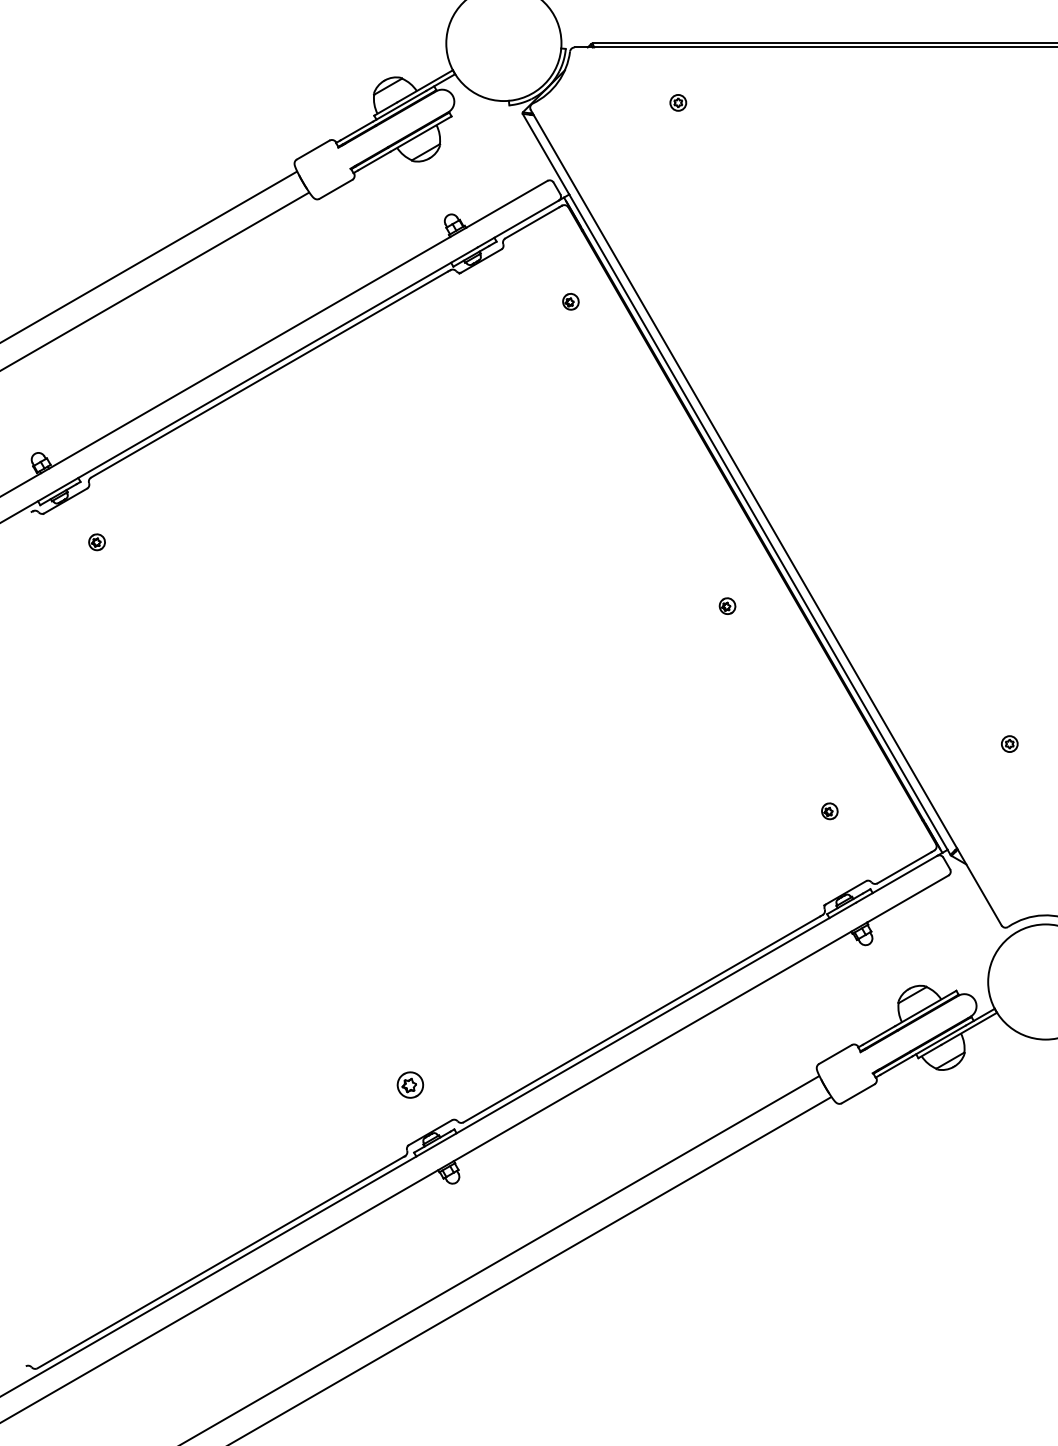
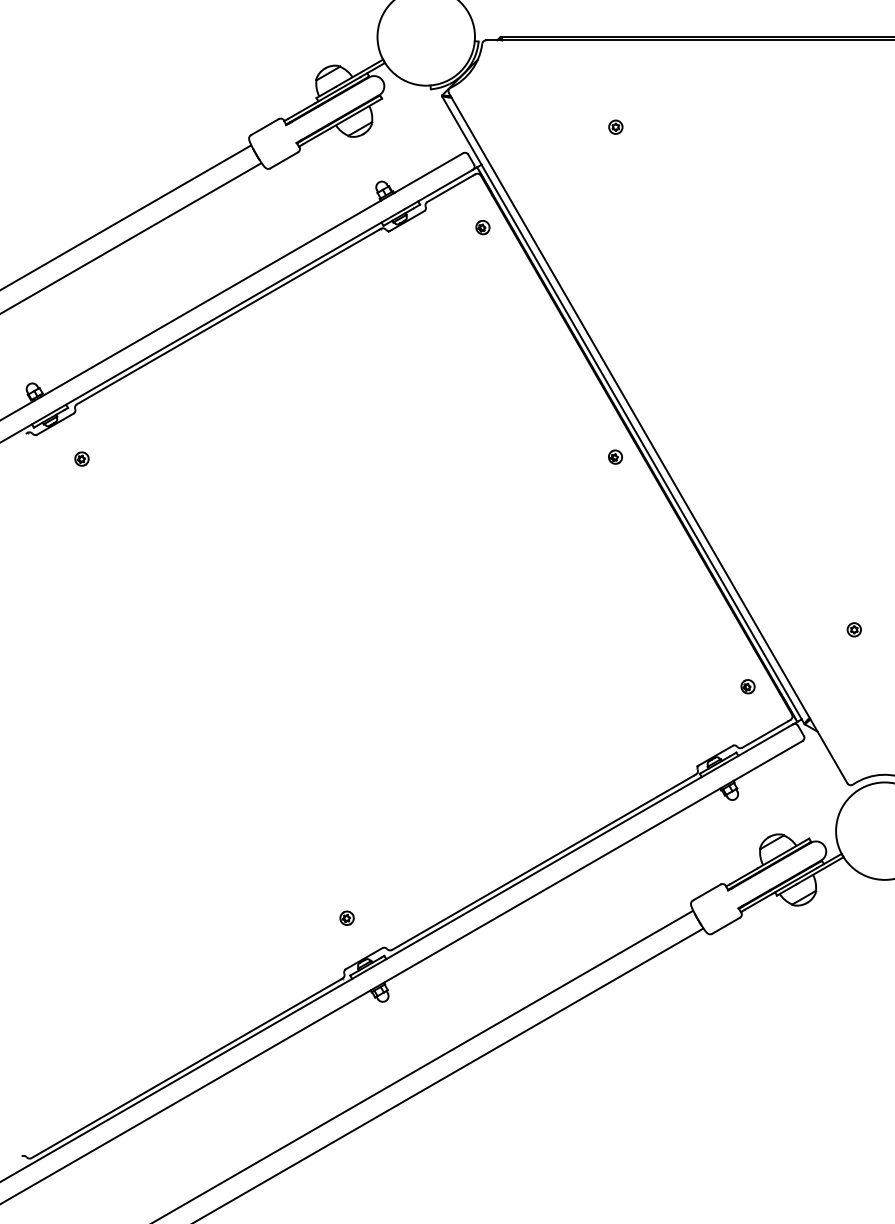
part: (677, 102) -> (615, 126), moved
part: (570, 301) -> (482, 227), moved
part: (727, 605) -> (615, 456), moved
part: (829, 811) -> (747, 686), moved
part: (409, 1084) -> (346, 917), size x0.62

